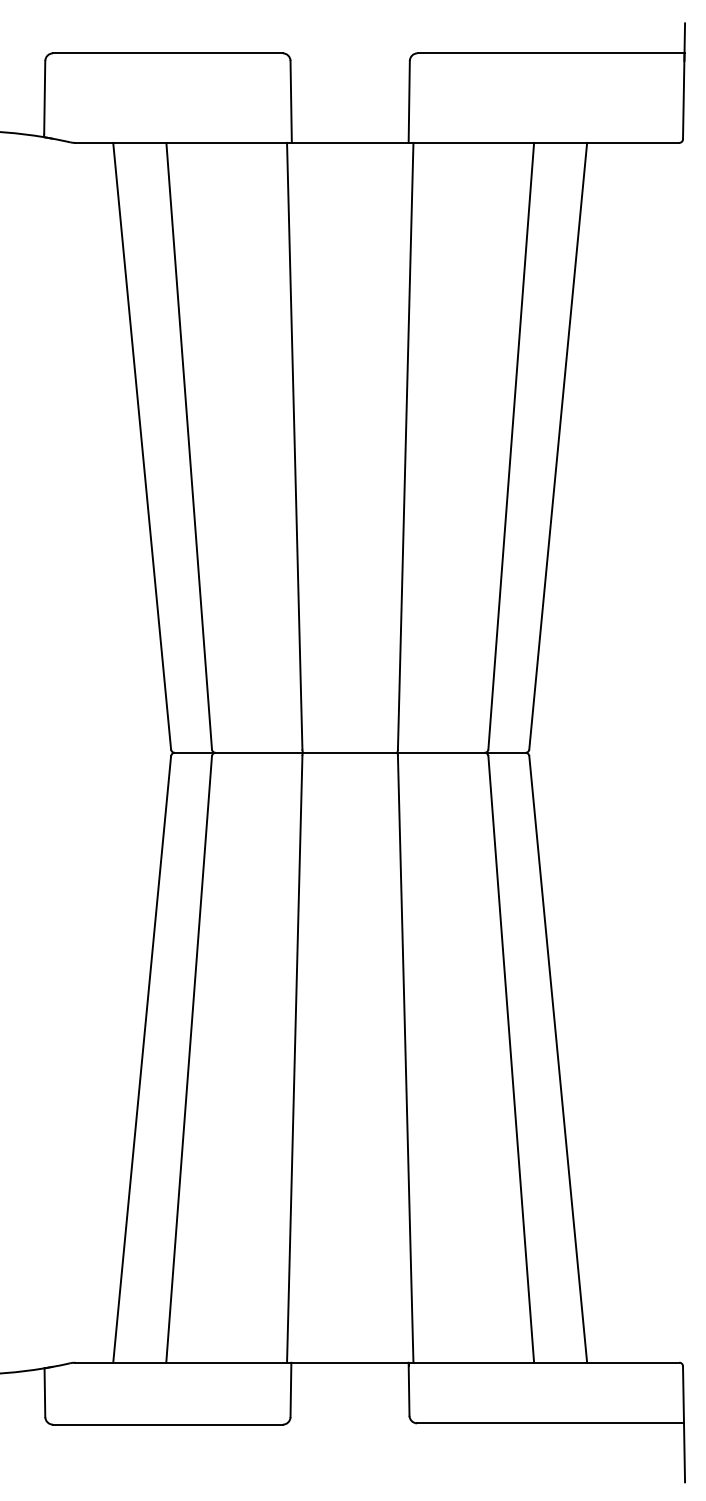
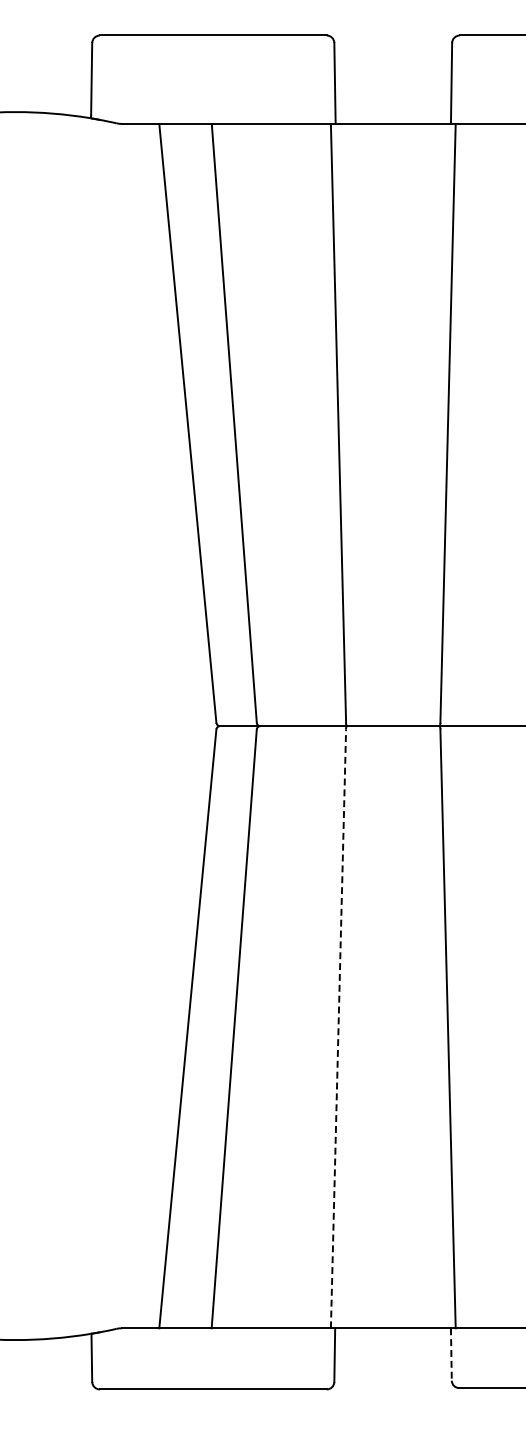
line: (294, 1058) -> (338, 1027), solid -> dashed
line: (409, 1389) -> (451, 1354), solid -> dashed

